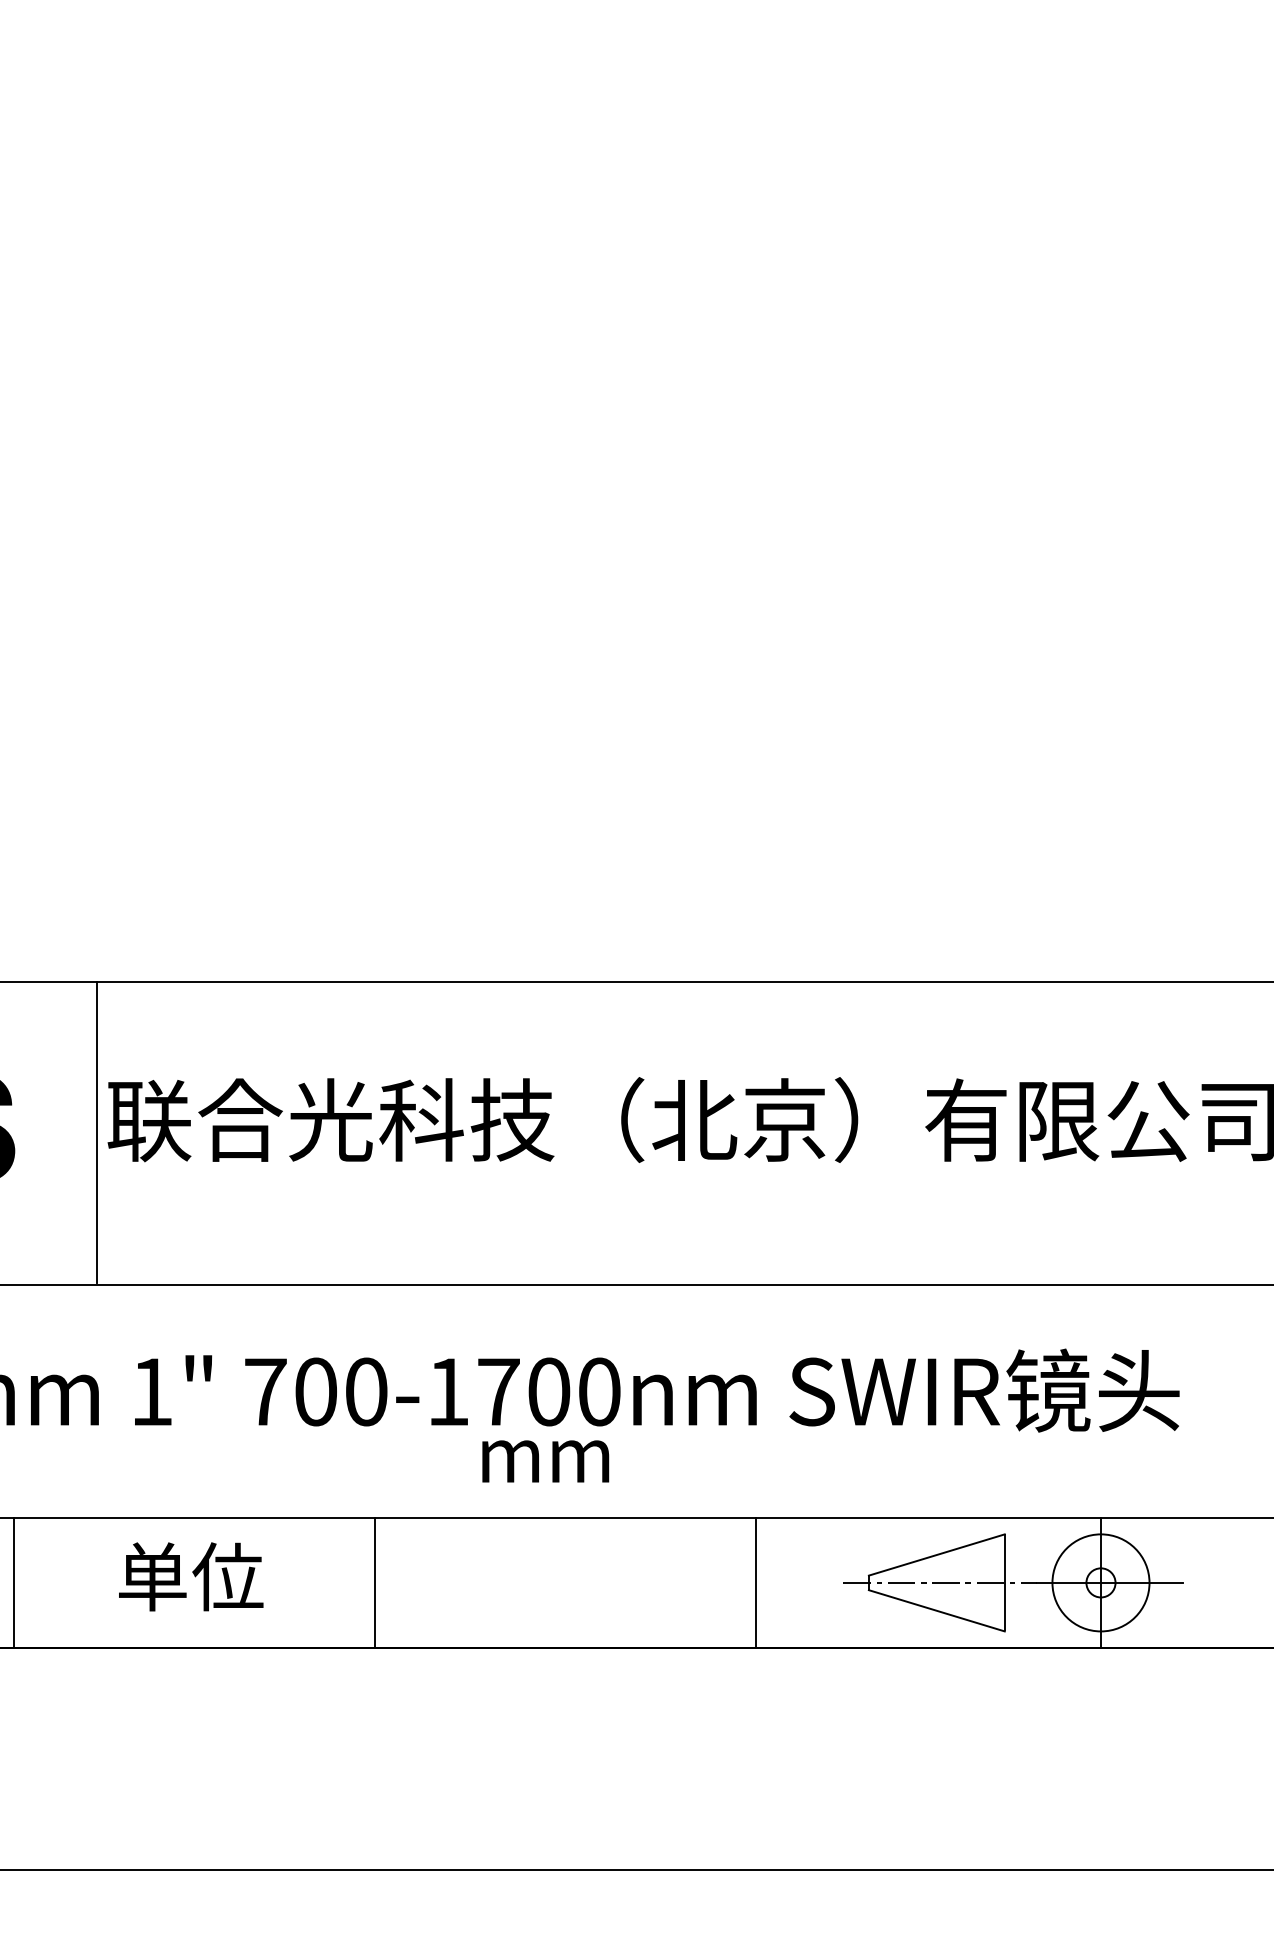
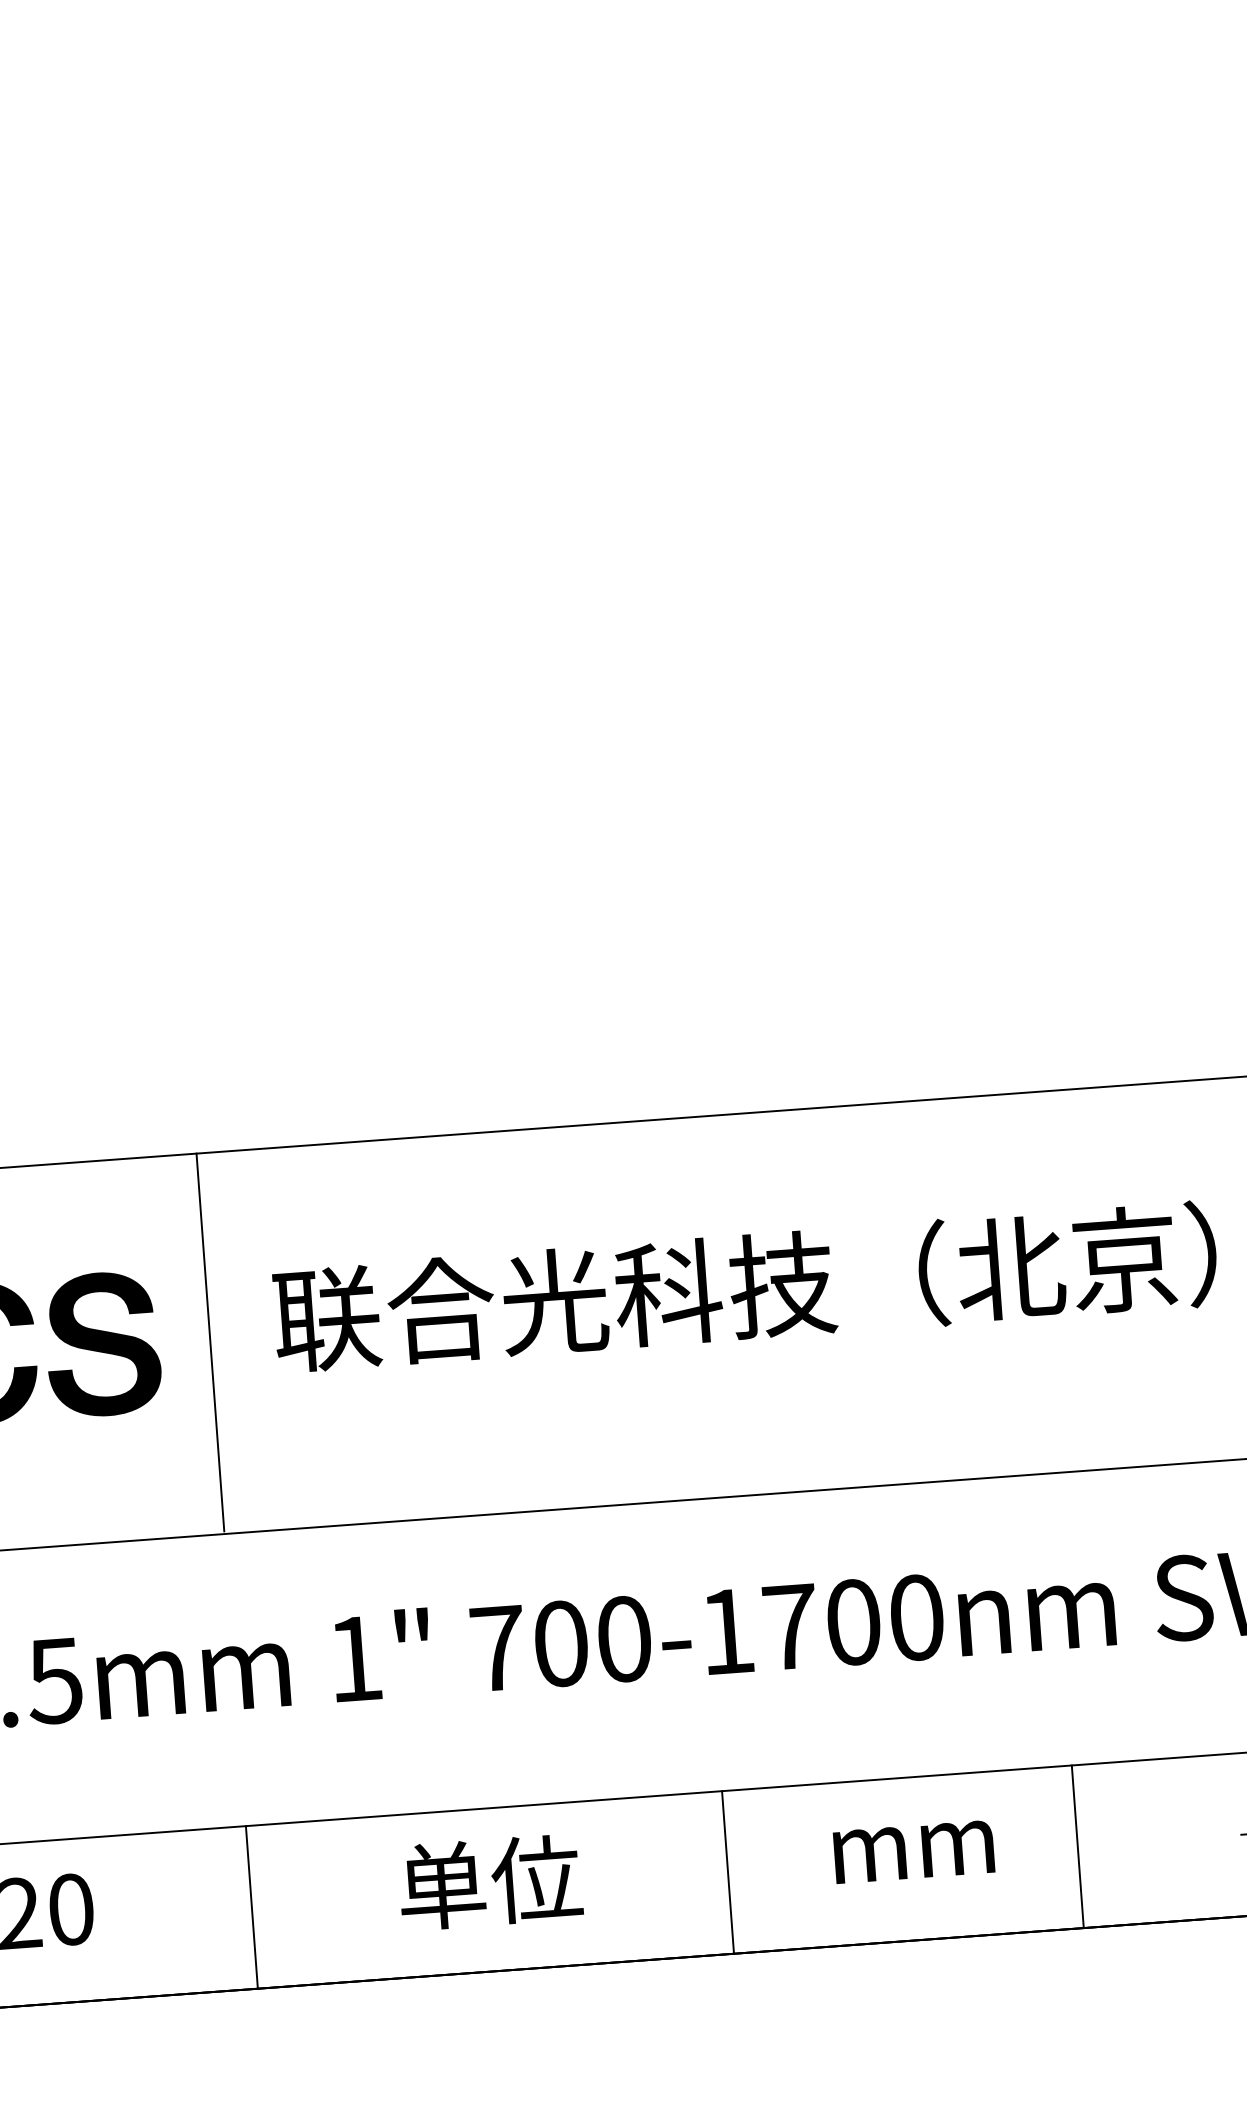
line: (96, 1132) -> (210, 1342), moved
text: (545, 1461) -> (913, 1852), moved
text: (191, 1576) -> (490, 1881), moved
line: (13, 1582) -> (251, 1906), moved
line: (375, 1582) -> (728, 1871), moved
line: (755, 1582) -> (1077, 1846), moved

